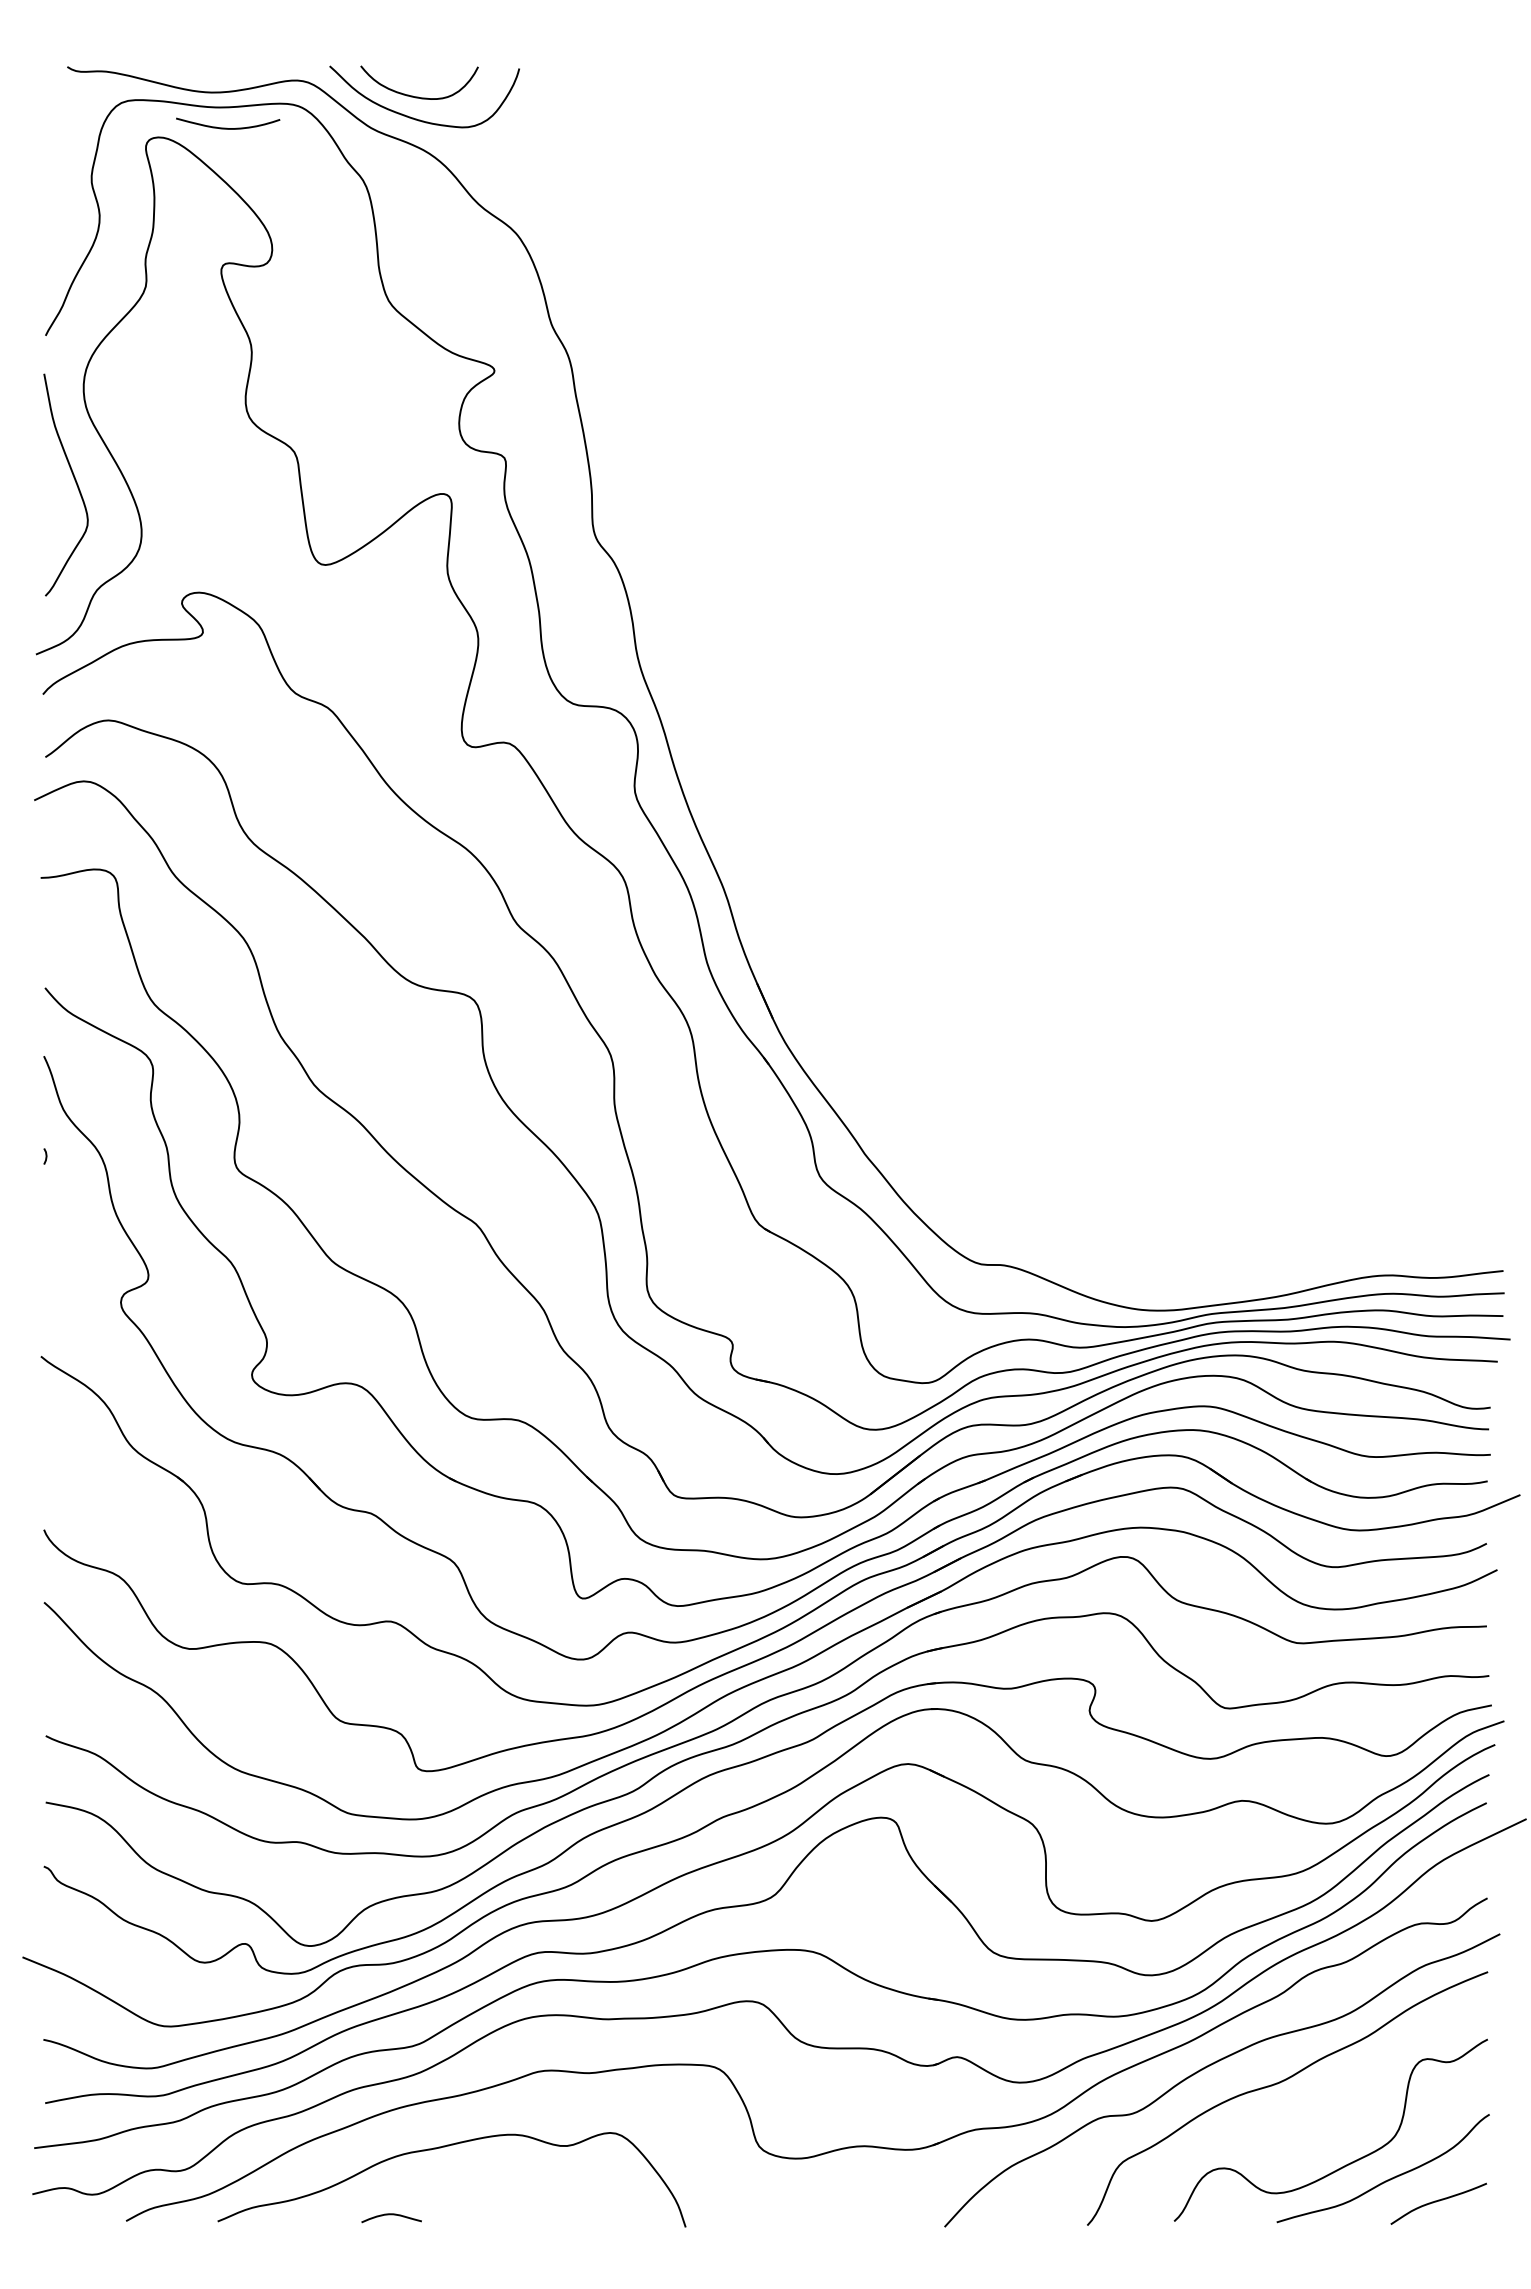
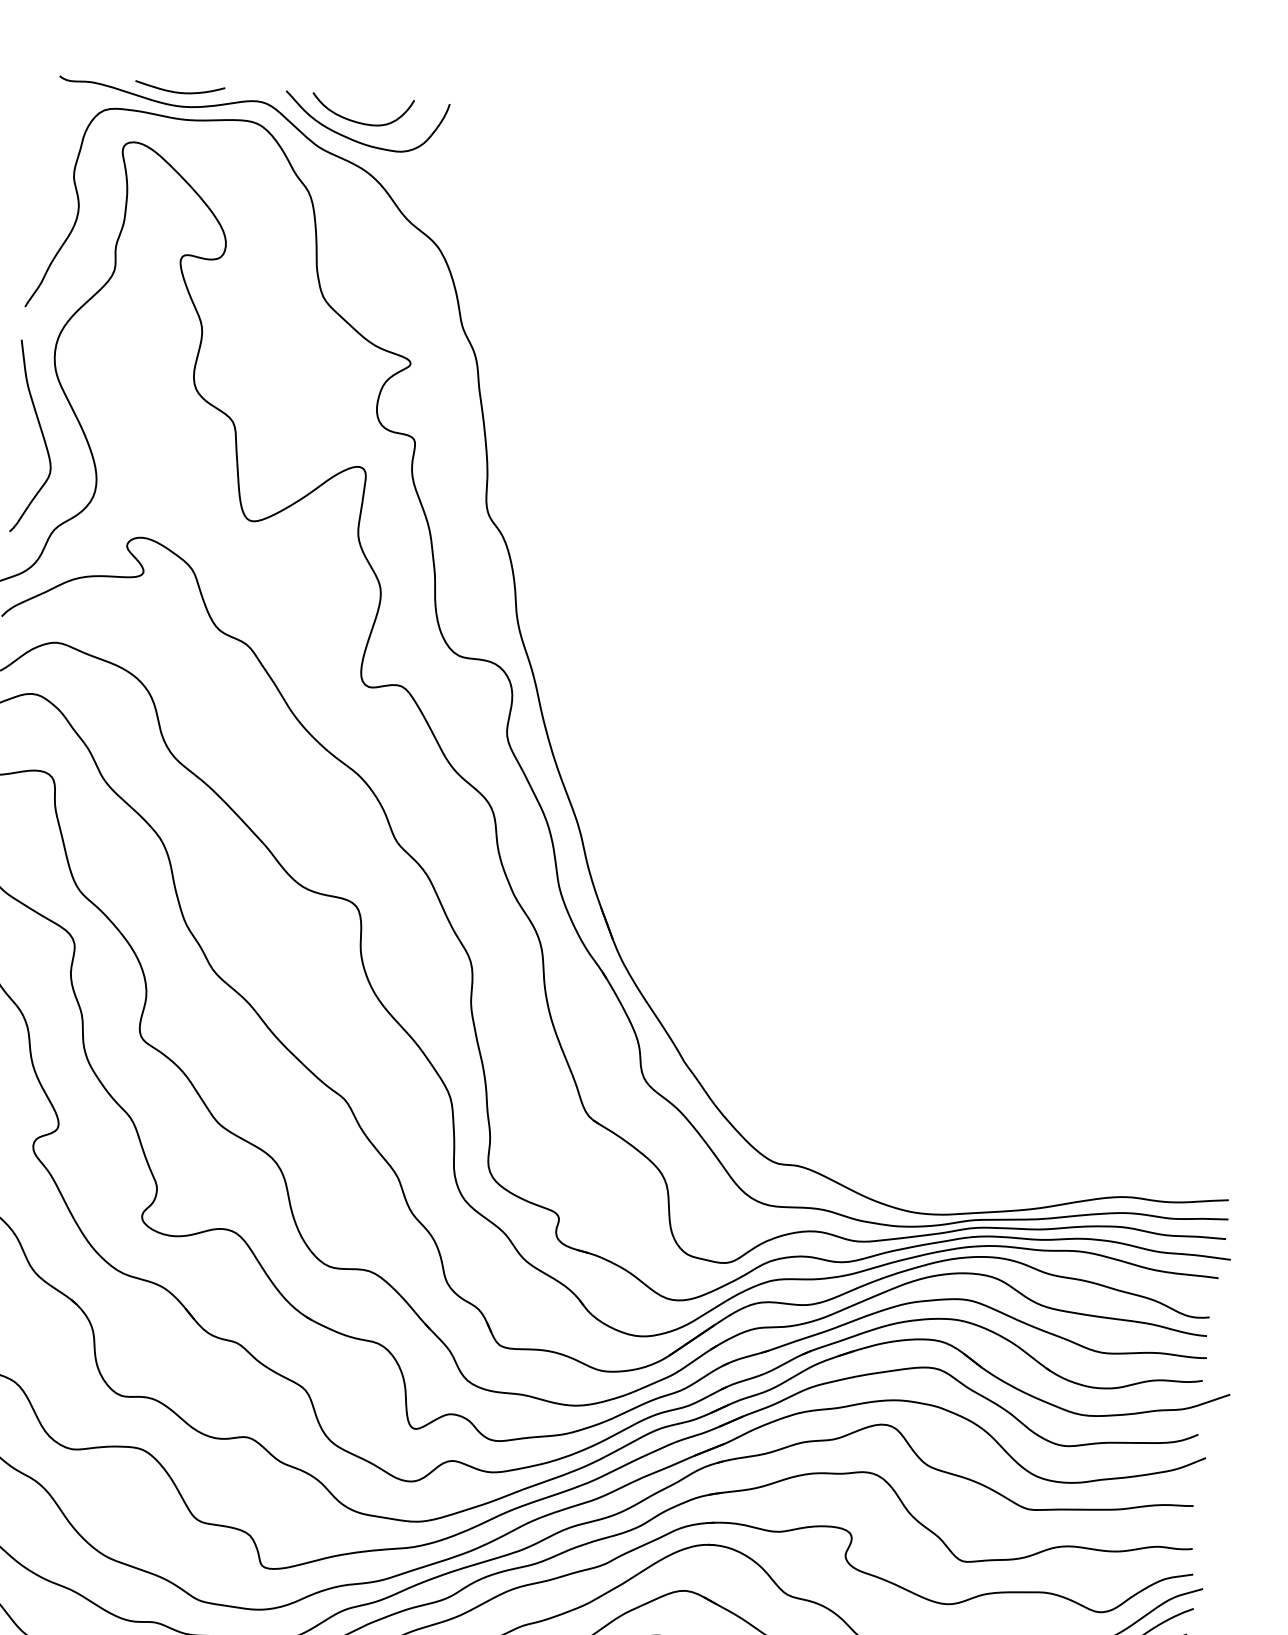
curve: (226, 127) -> (178, 91), moved

